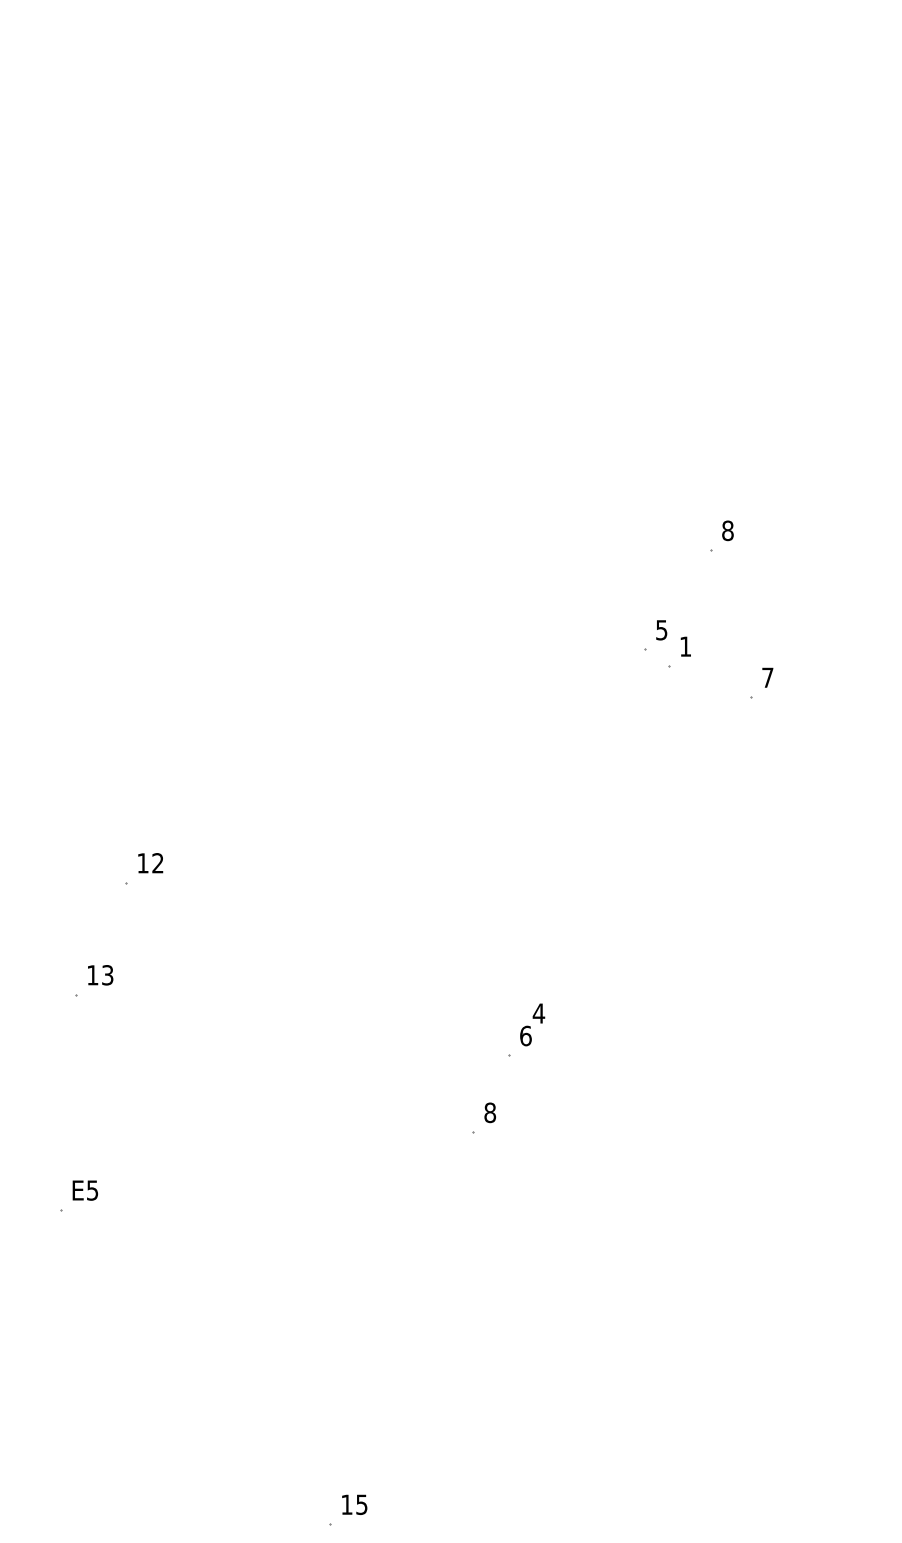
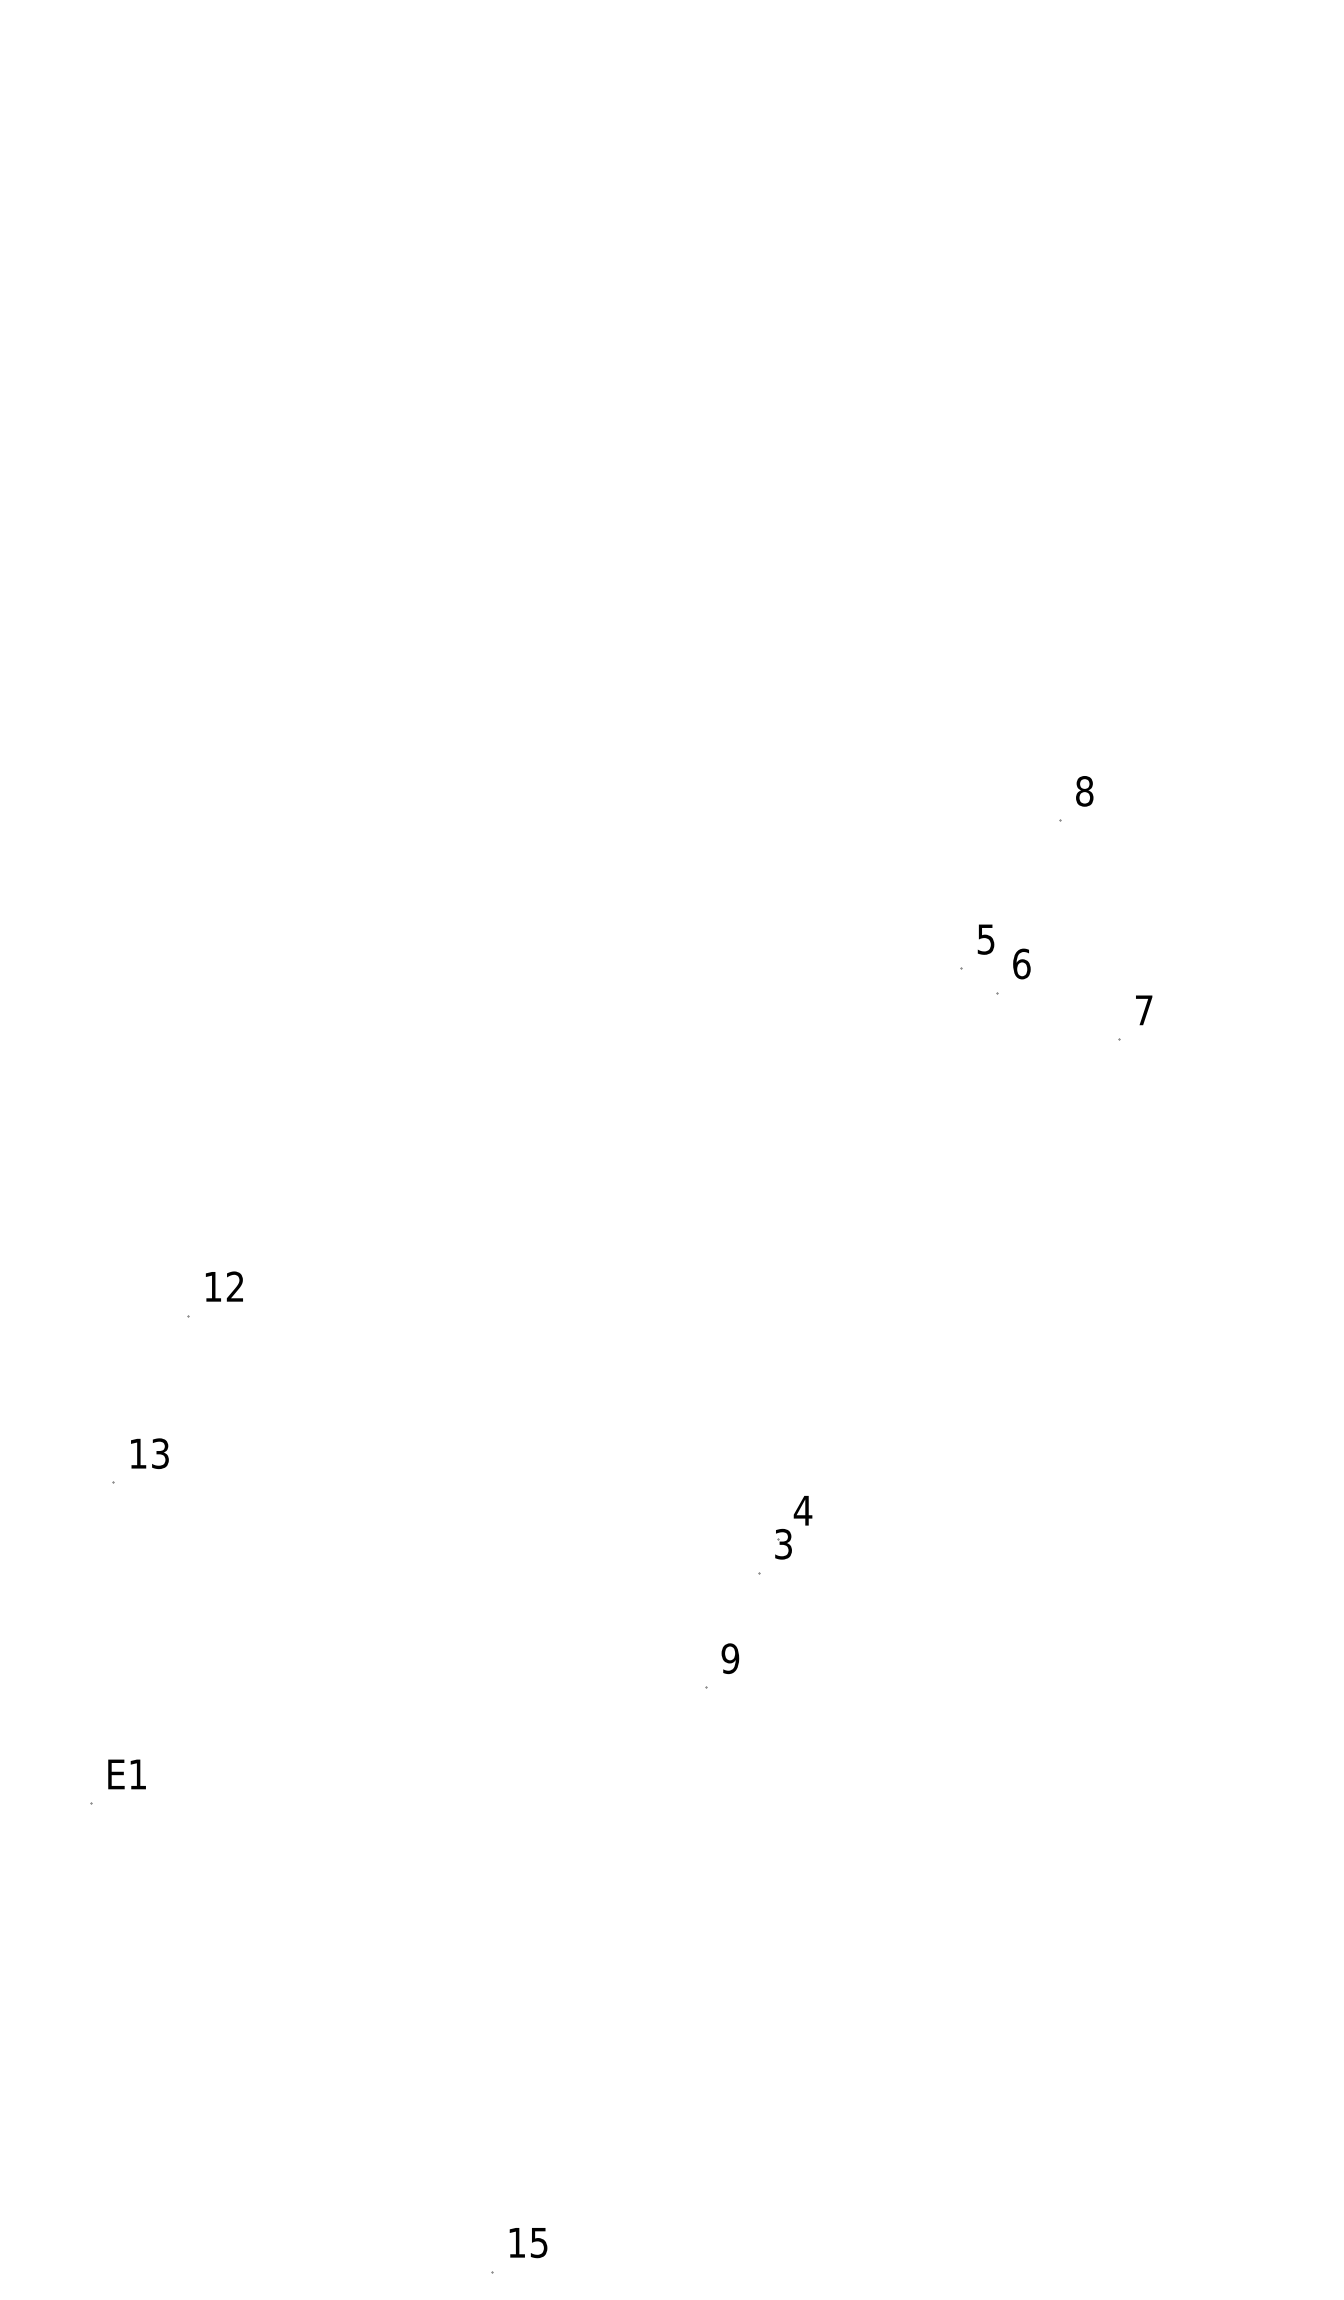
text: (685, 646) -> (1021, 963), 1 -> 6
text: (525, 1035) -> (783, 1543), 6 -> 3
text: (490, 1112) -> (730, 1658), 8 -> 9
text: (92, 1190) -> (137, 1774), E5 -> E1

